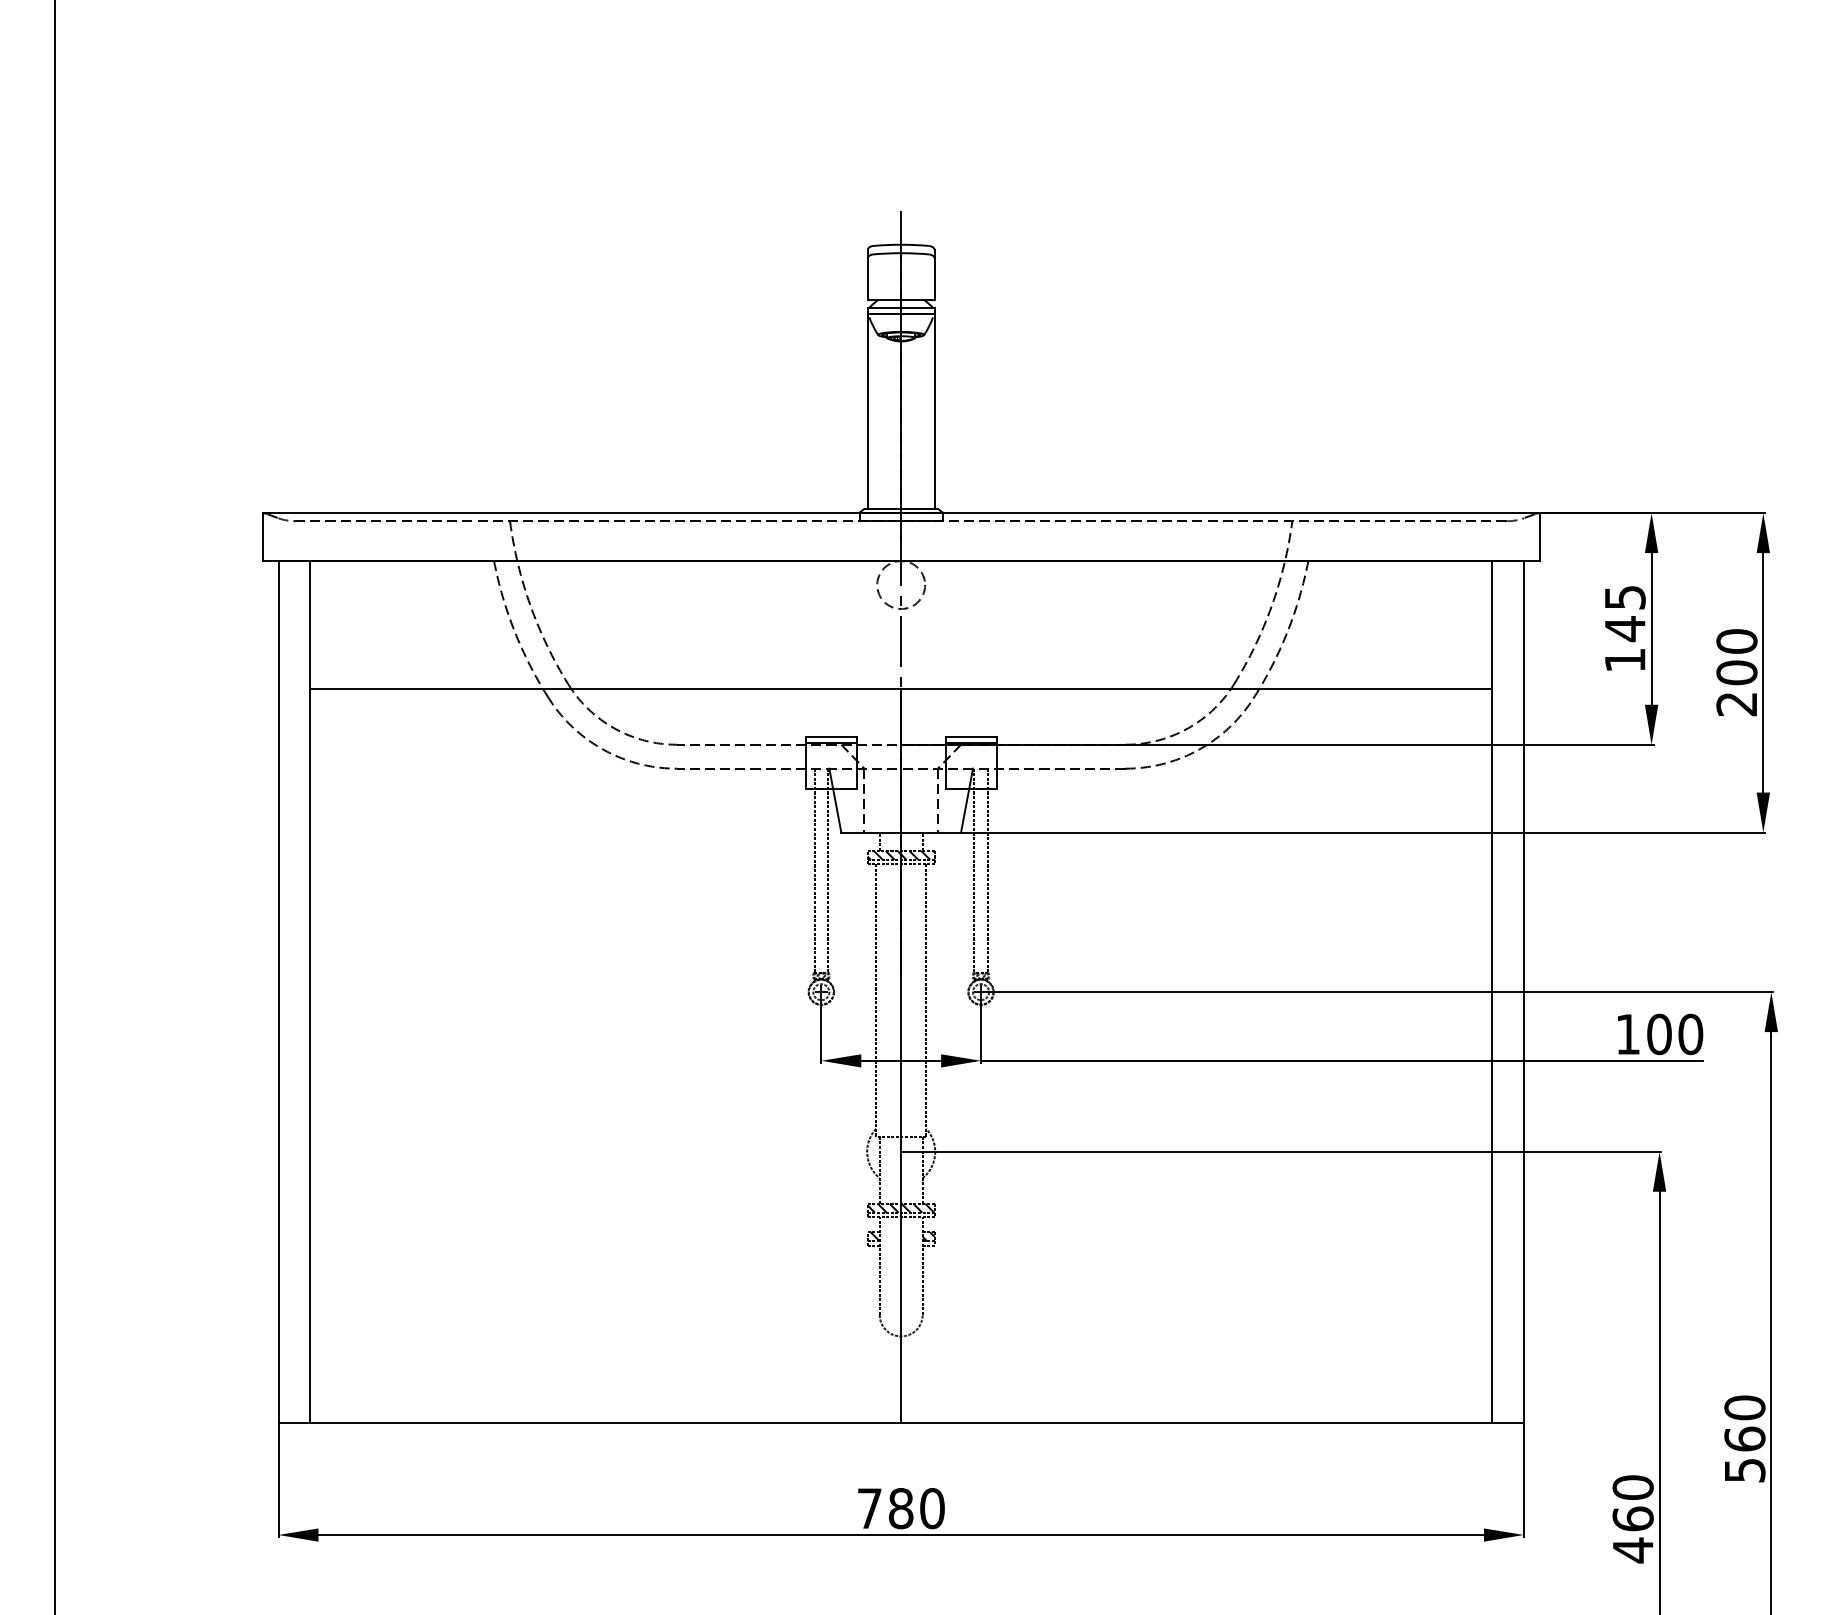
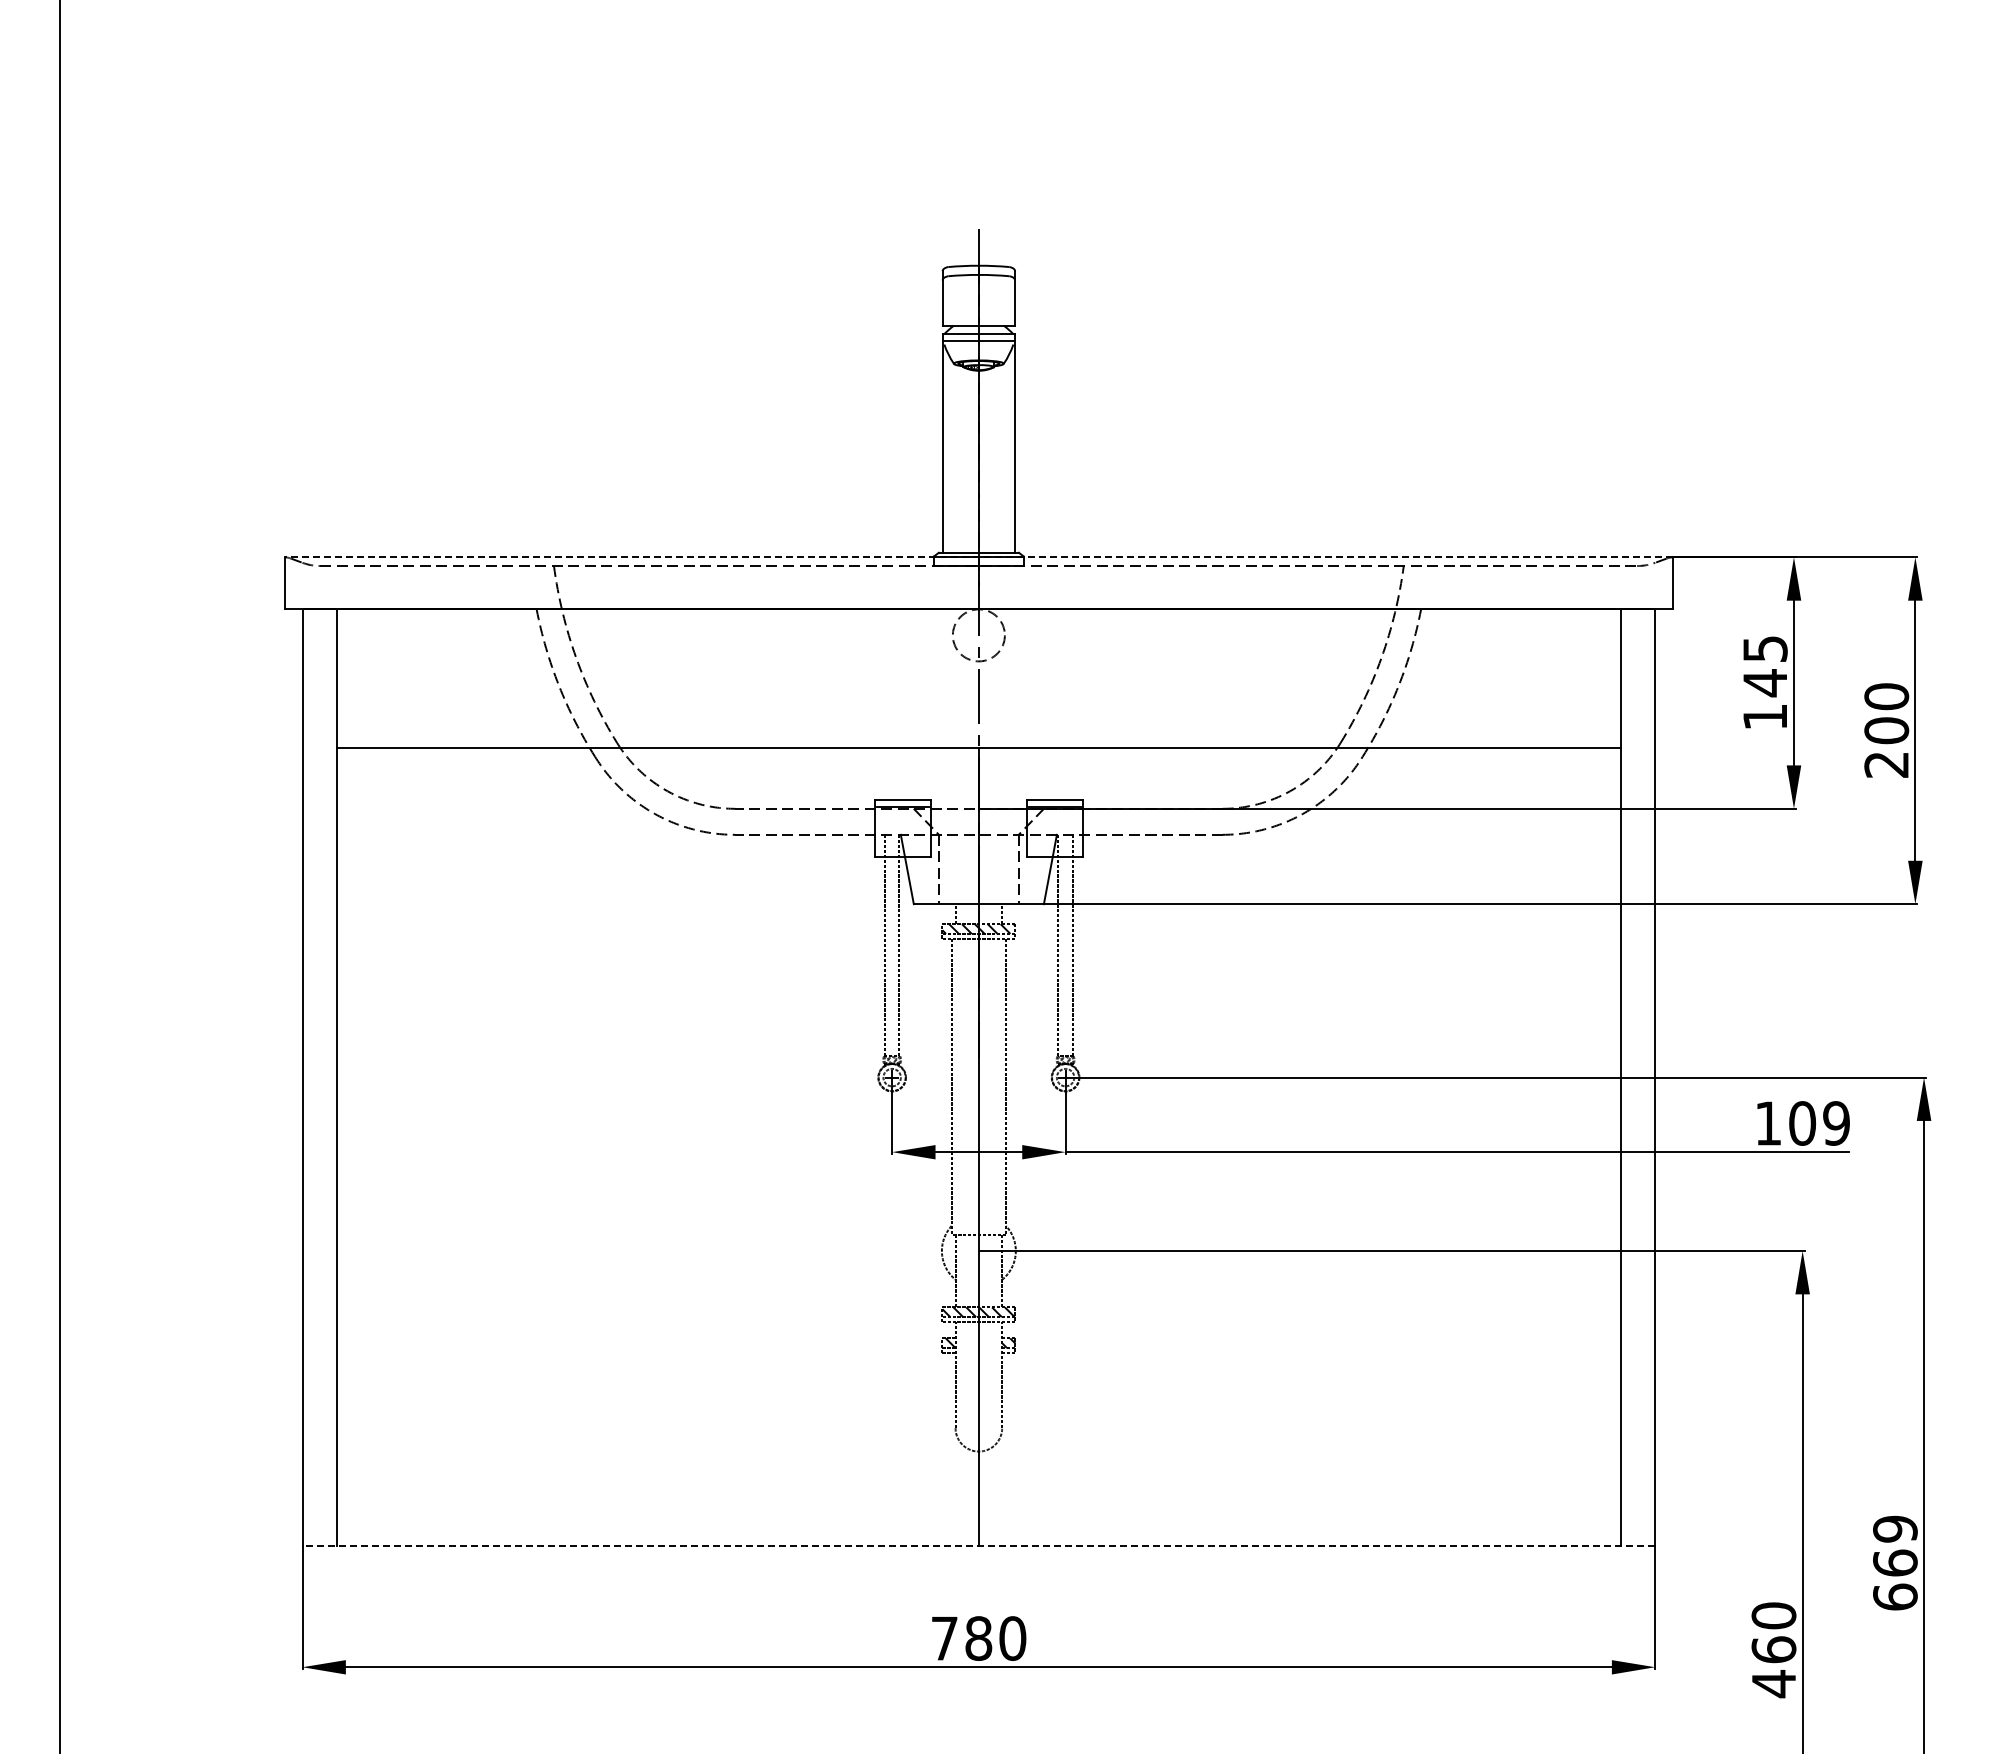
line: (900, 513) -> (978, 557), solid -> dashed
text: (1690, 1034) -> (1836, 1123), 100 -> 109
line: (900, 1422) -> (978, 1545), solid -> dashed
text: (1745, 1438) -> (1895, 1562), 560 -> 669

